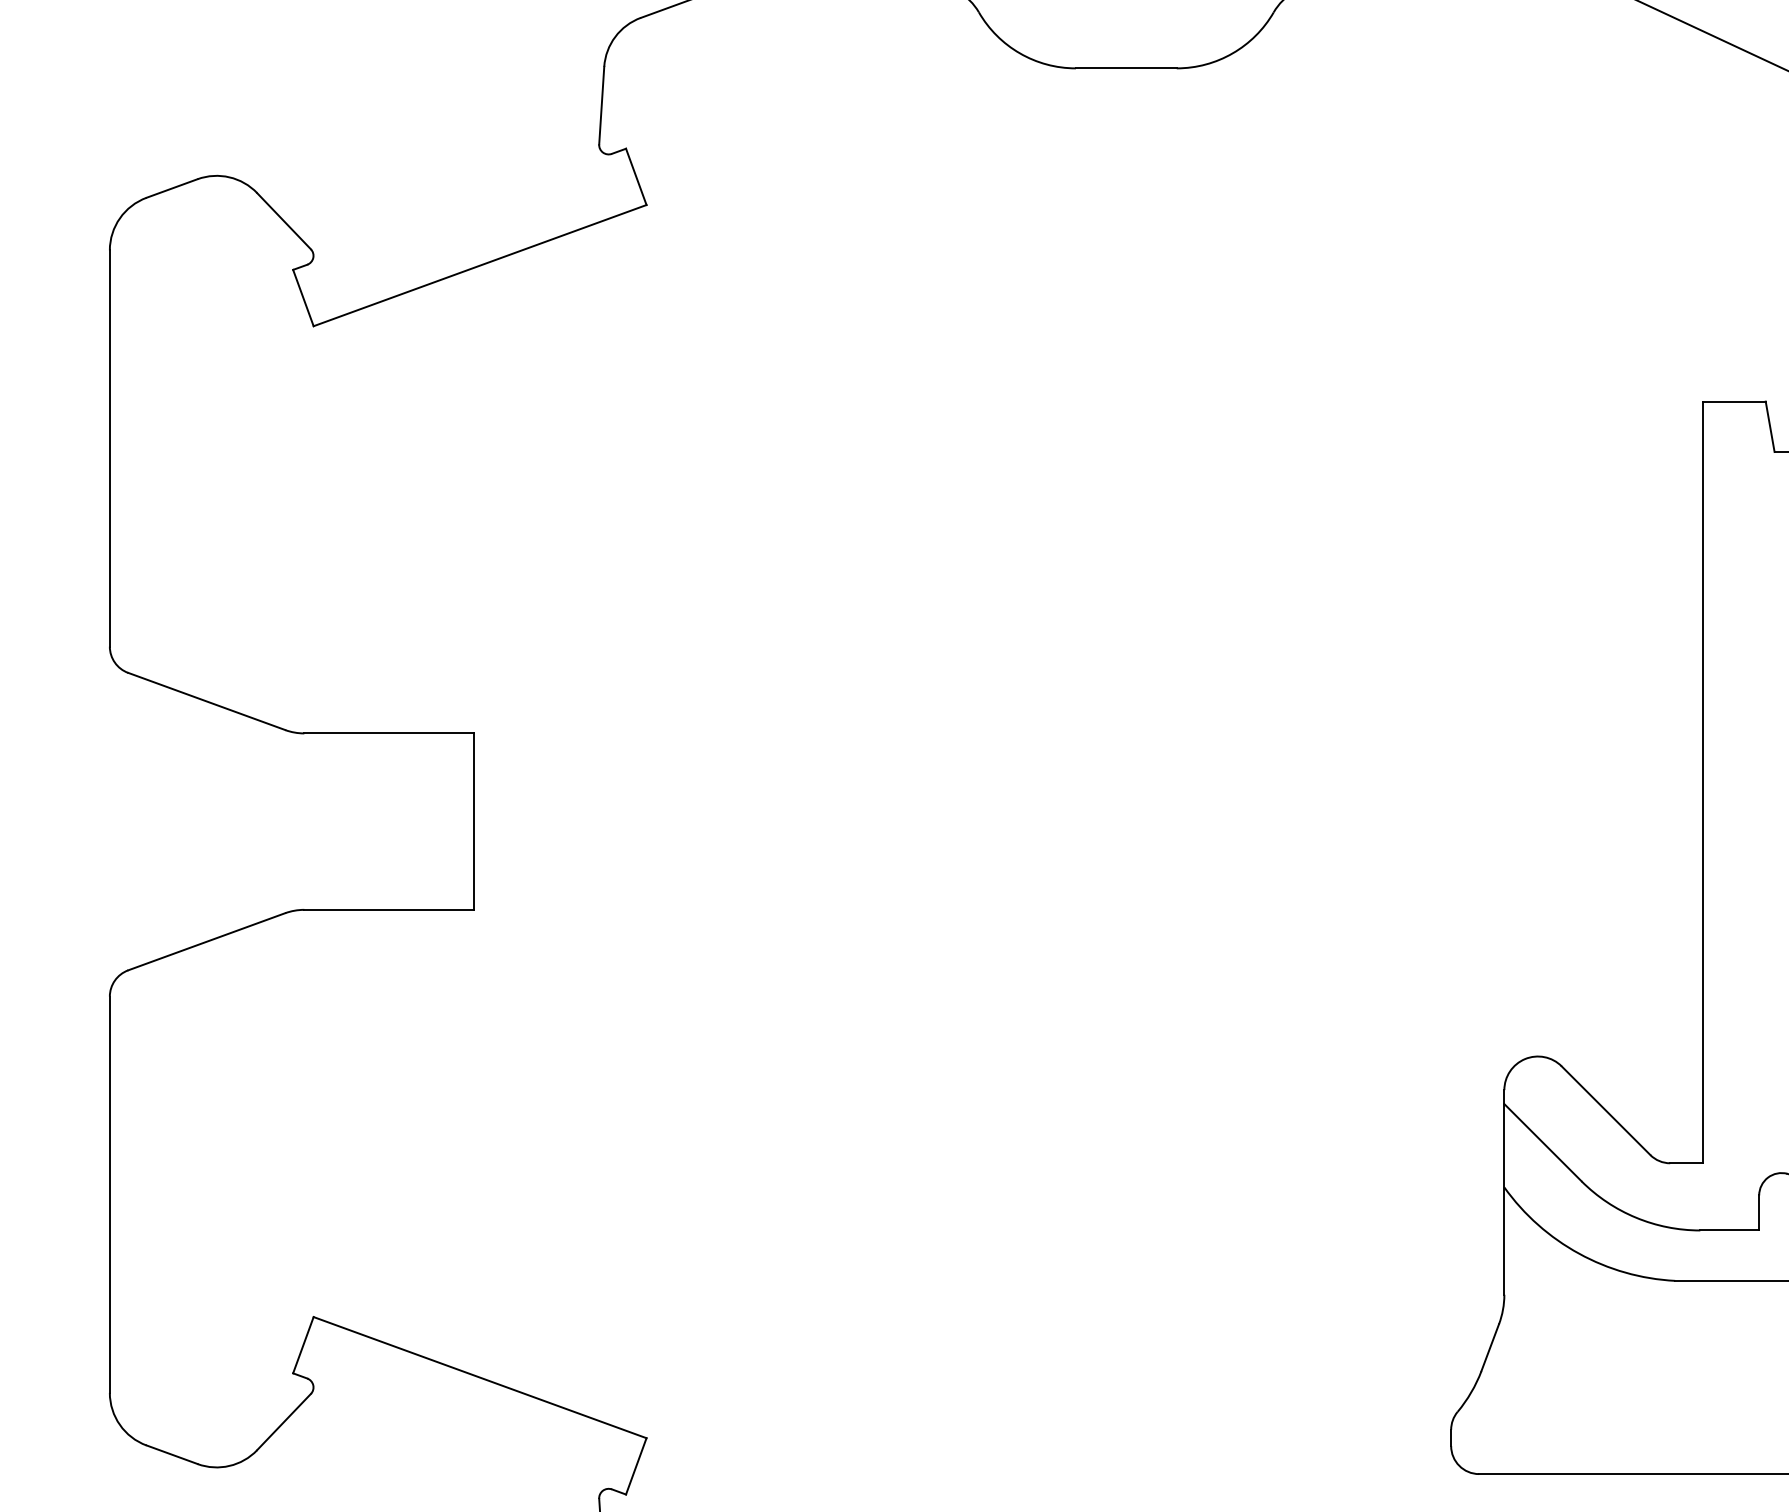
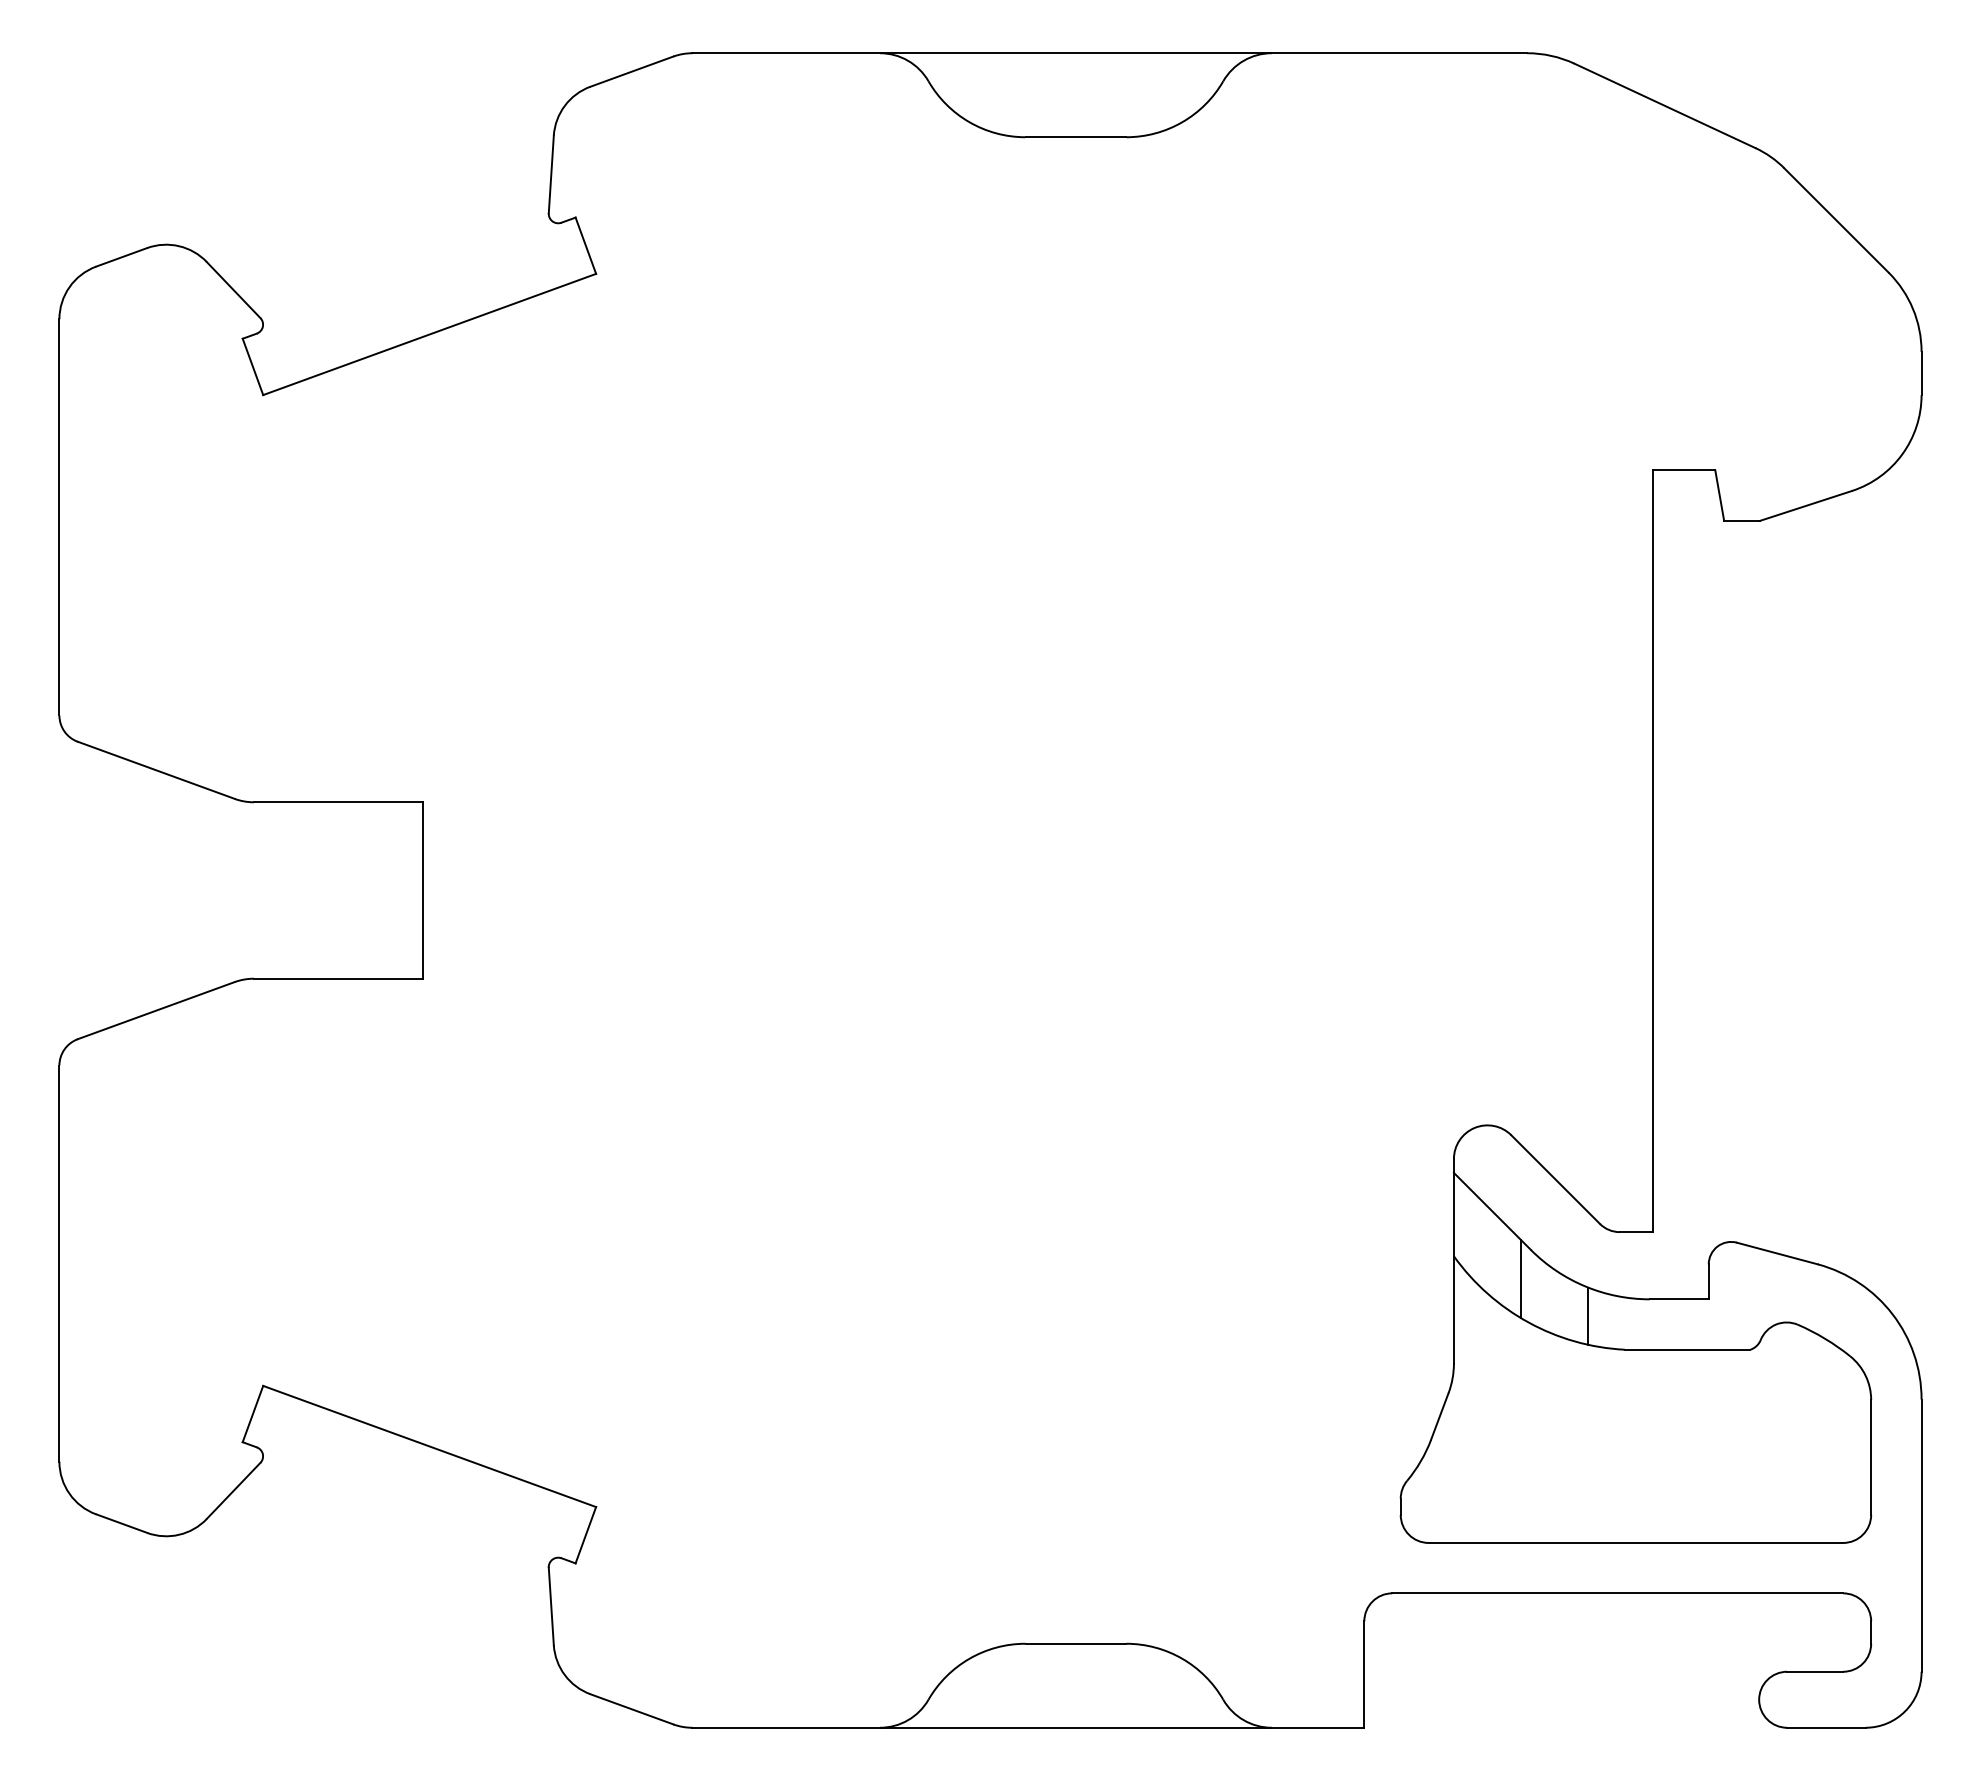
line: (1571, 1210) -> (1521, 1279), added
line: (1638, 1246) -> (1588, 1315), added

